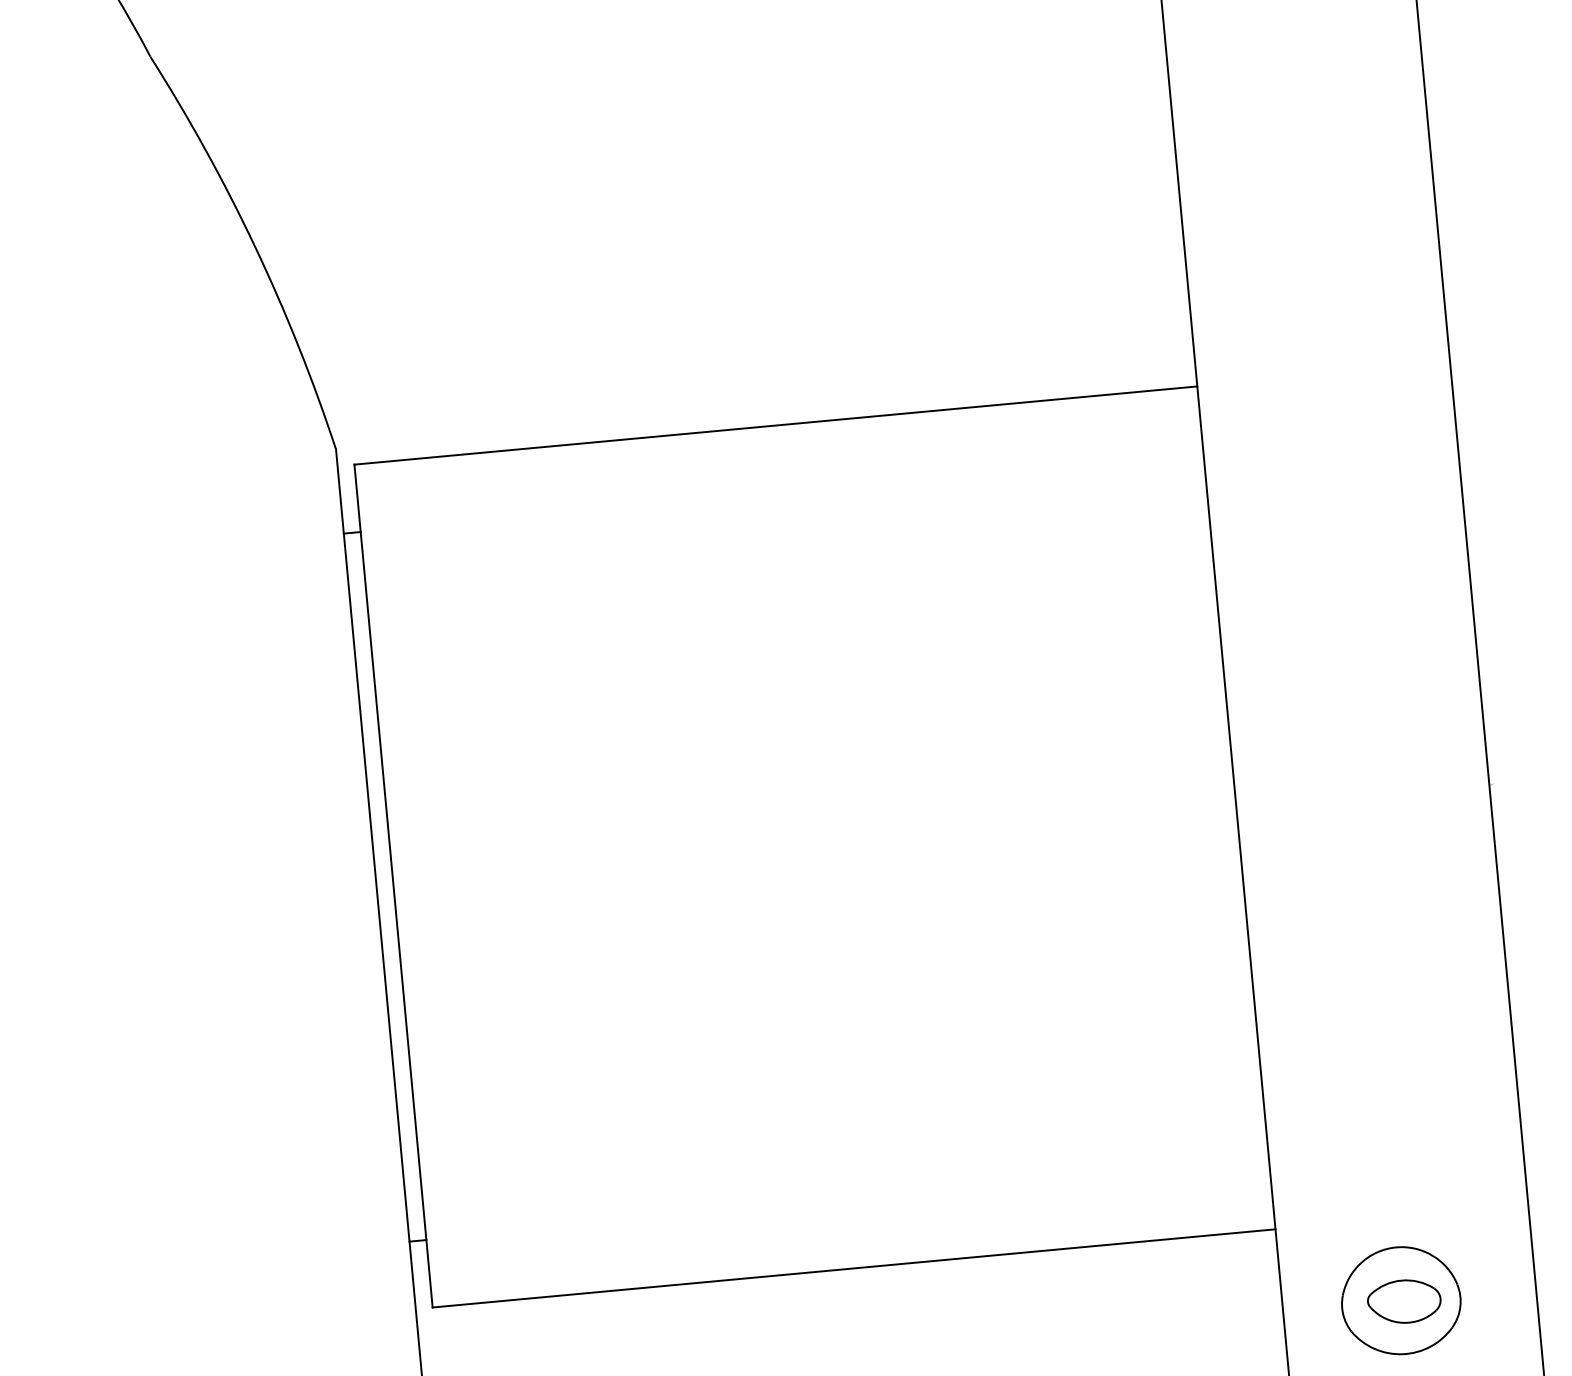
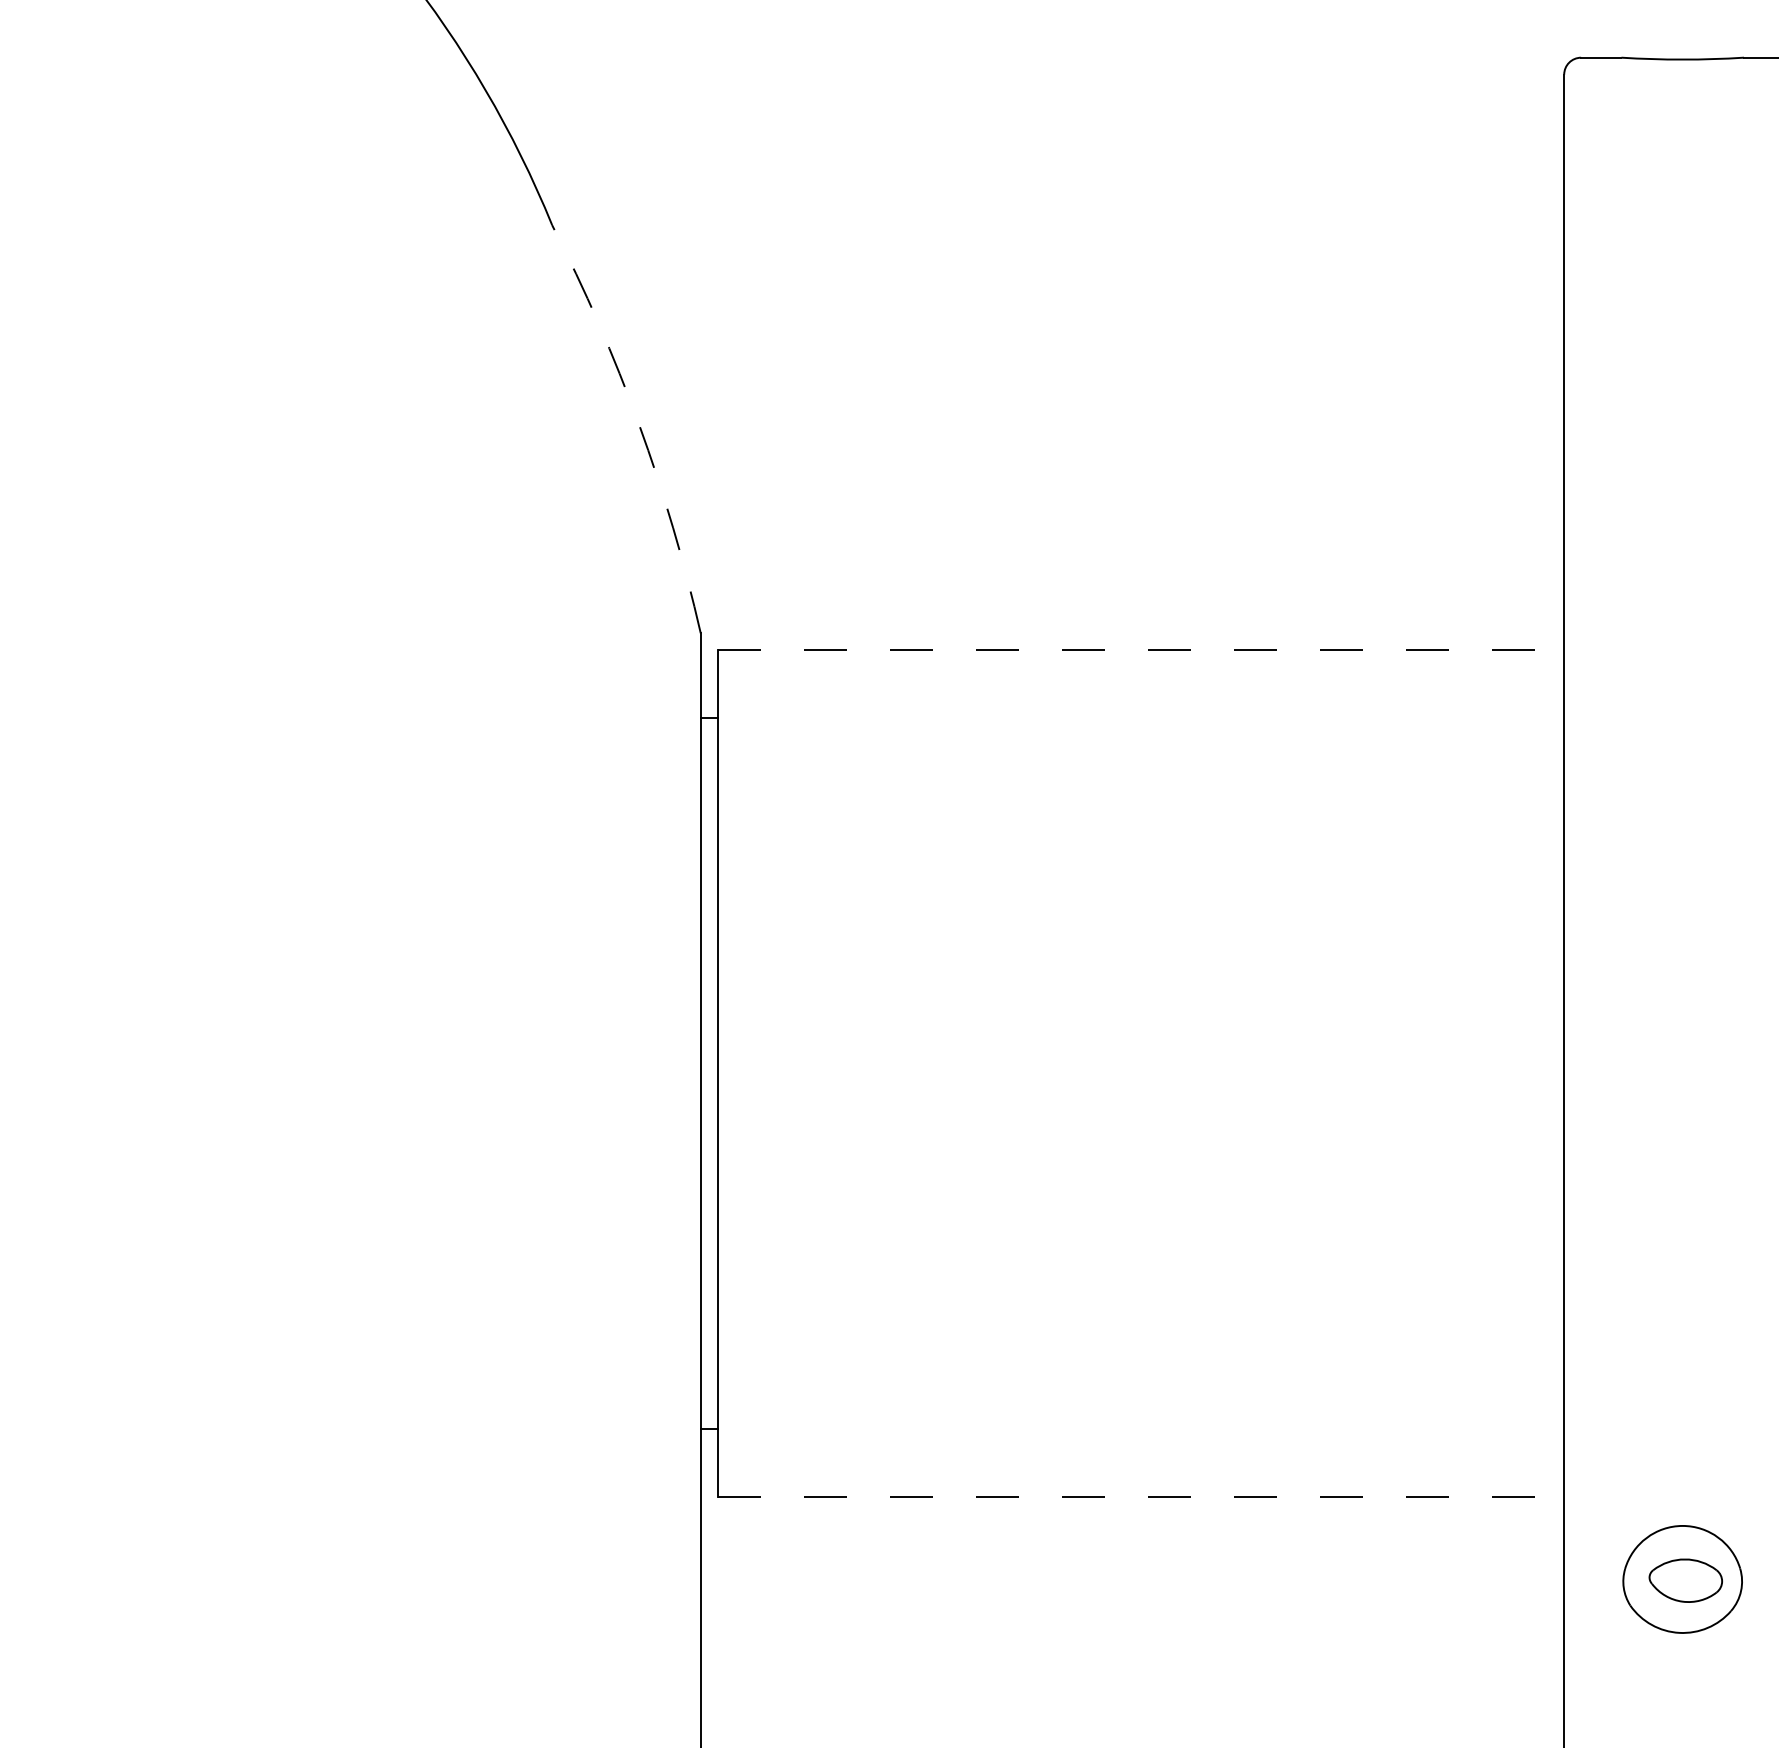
arc: (255, 247) -> (639, 424), solid -> dashed
line: (776, 425) -> (1141, 650), solid -> dashed
line: (854, 1268) -> (1141, 1496), solid -> dashed

